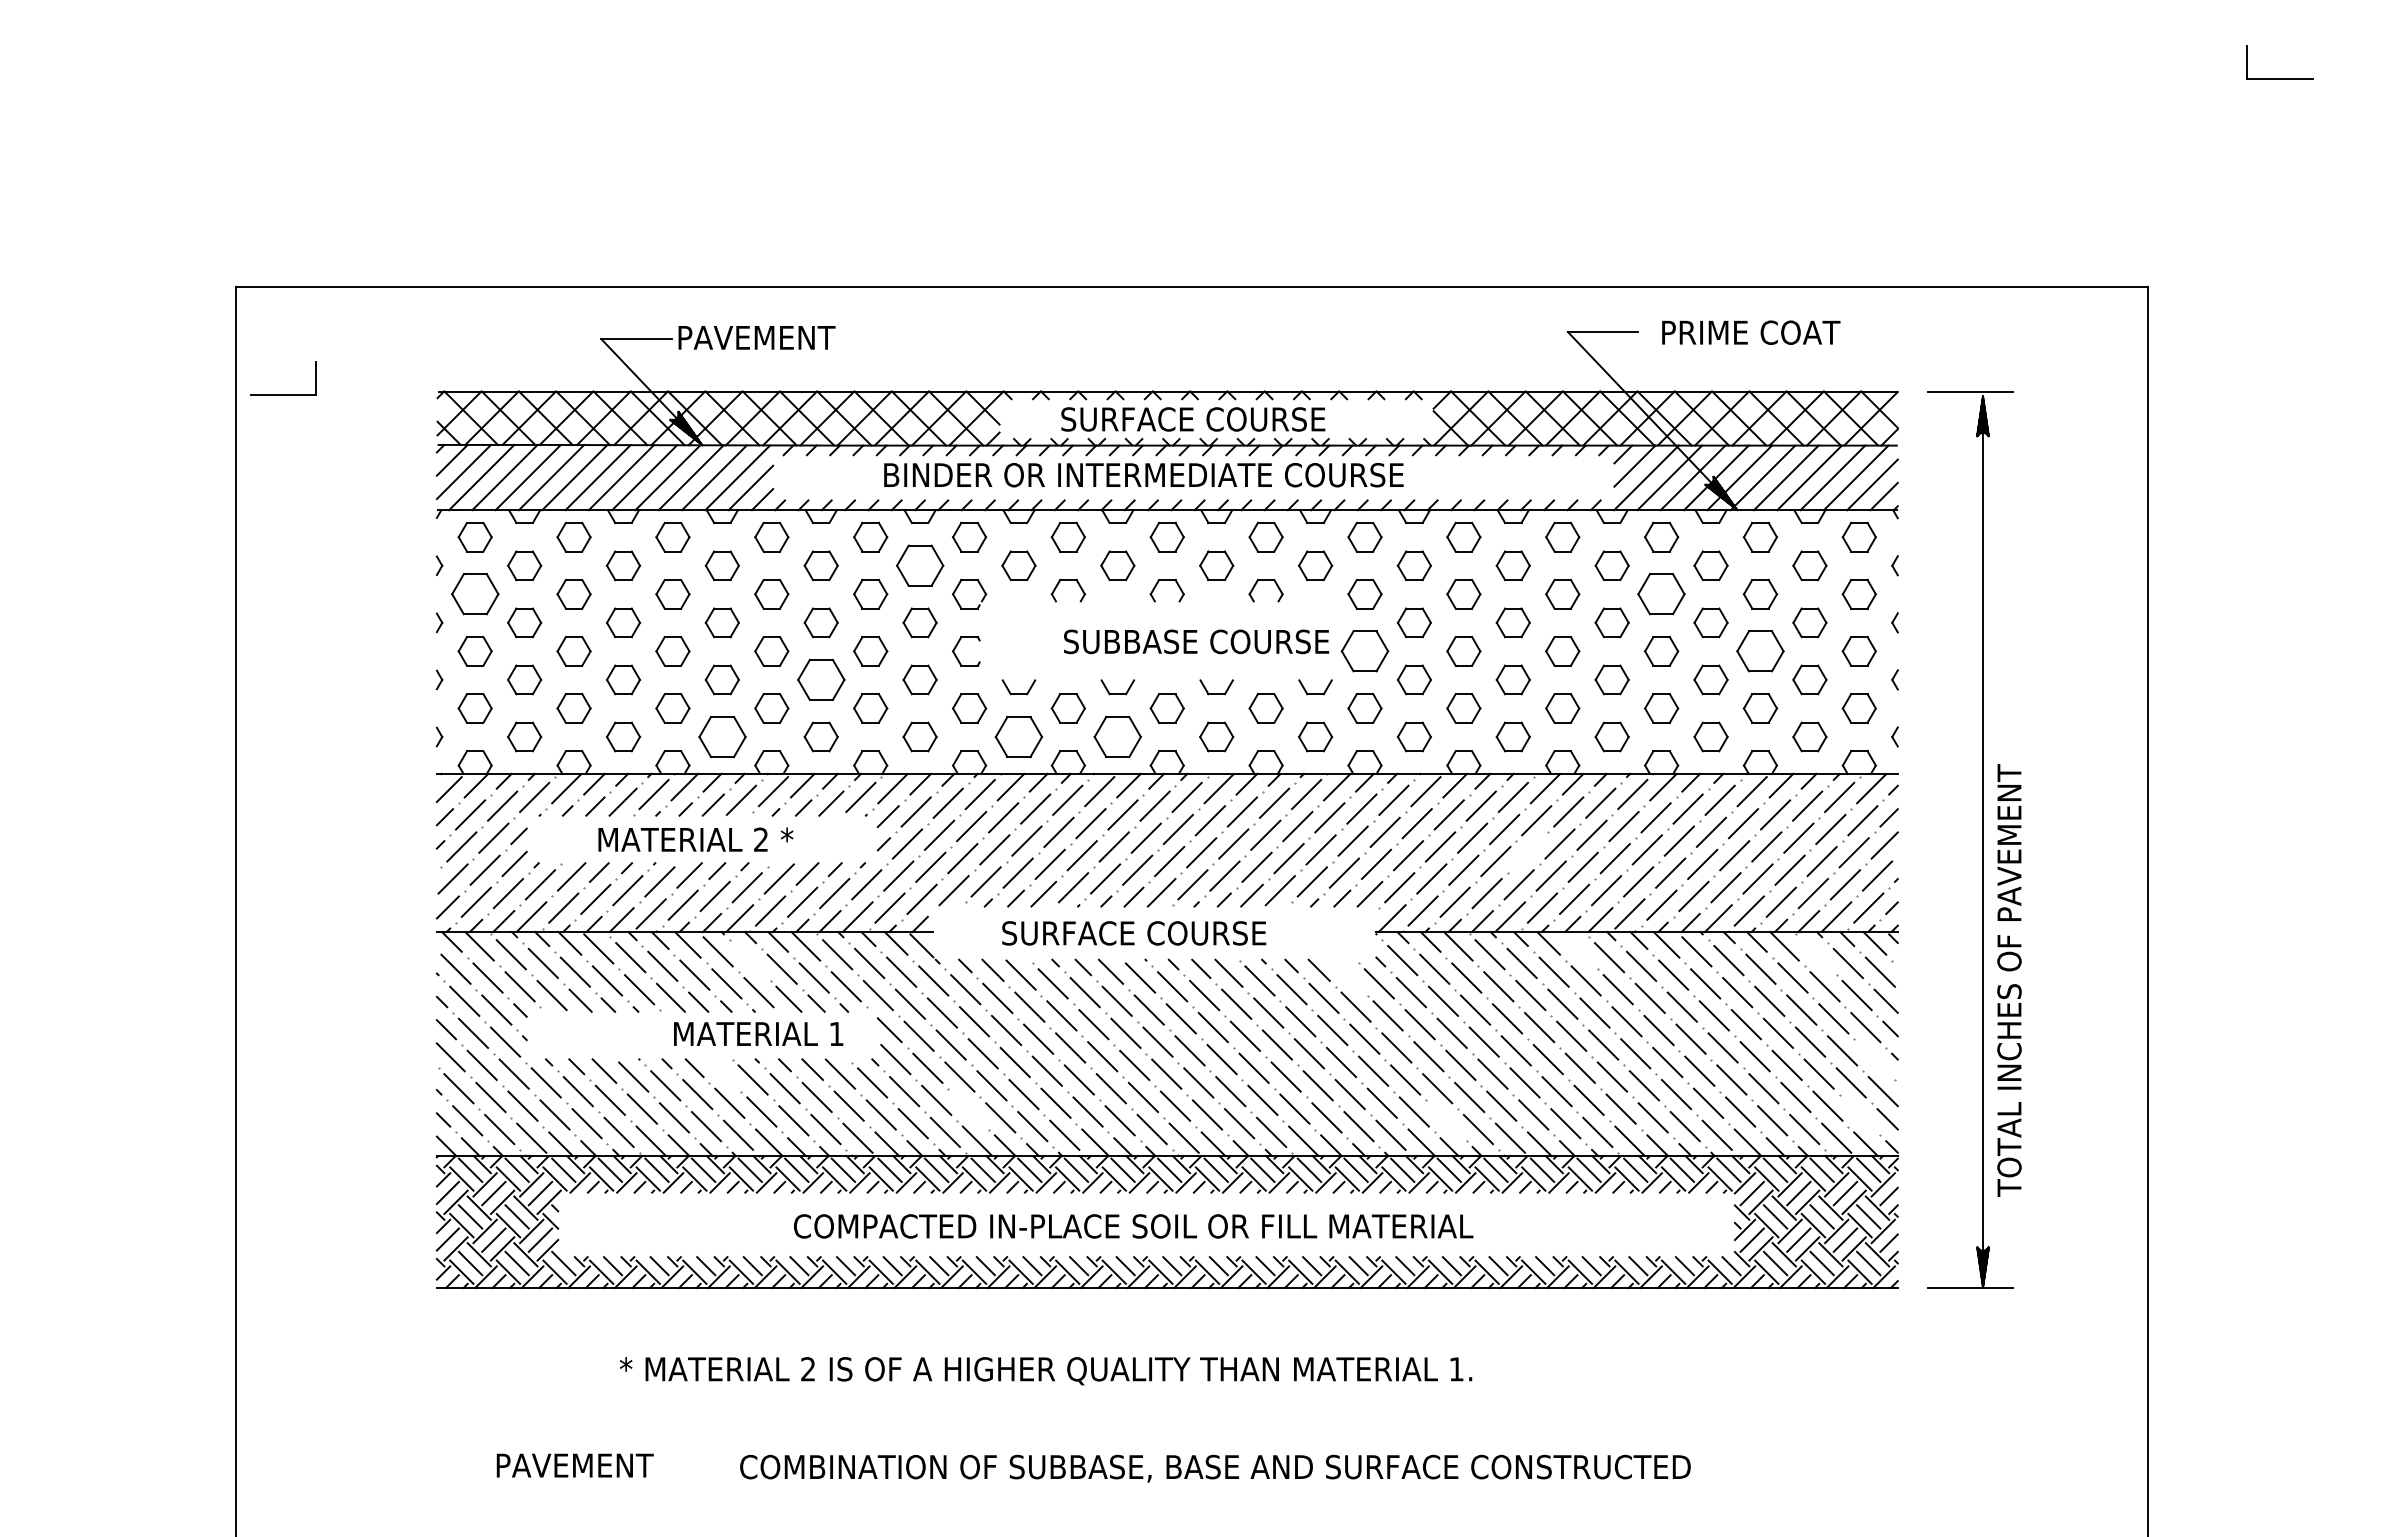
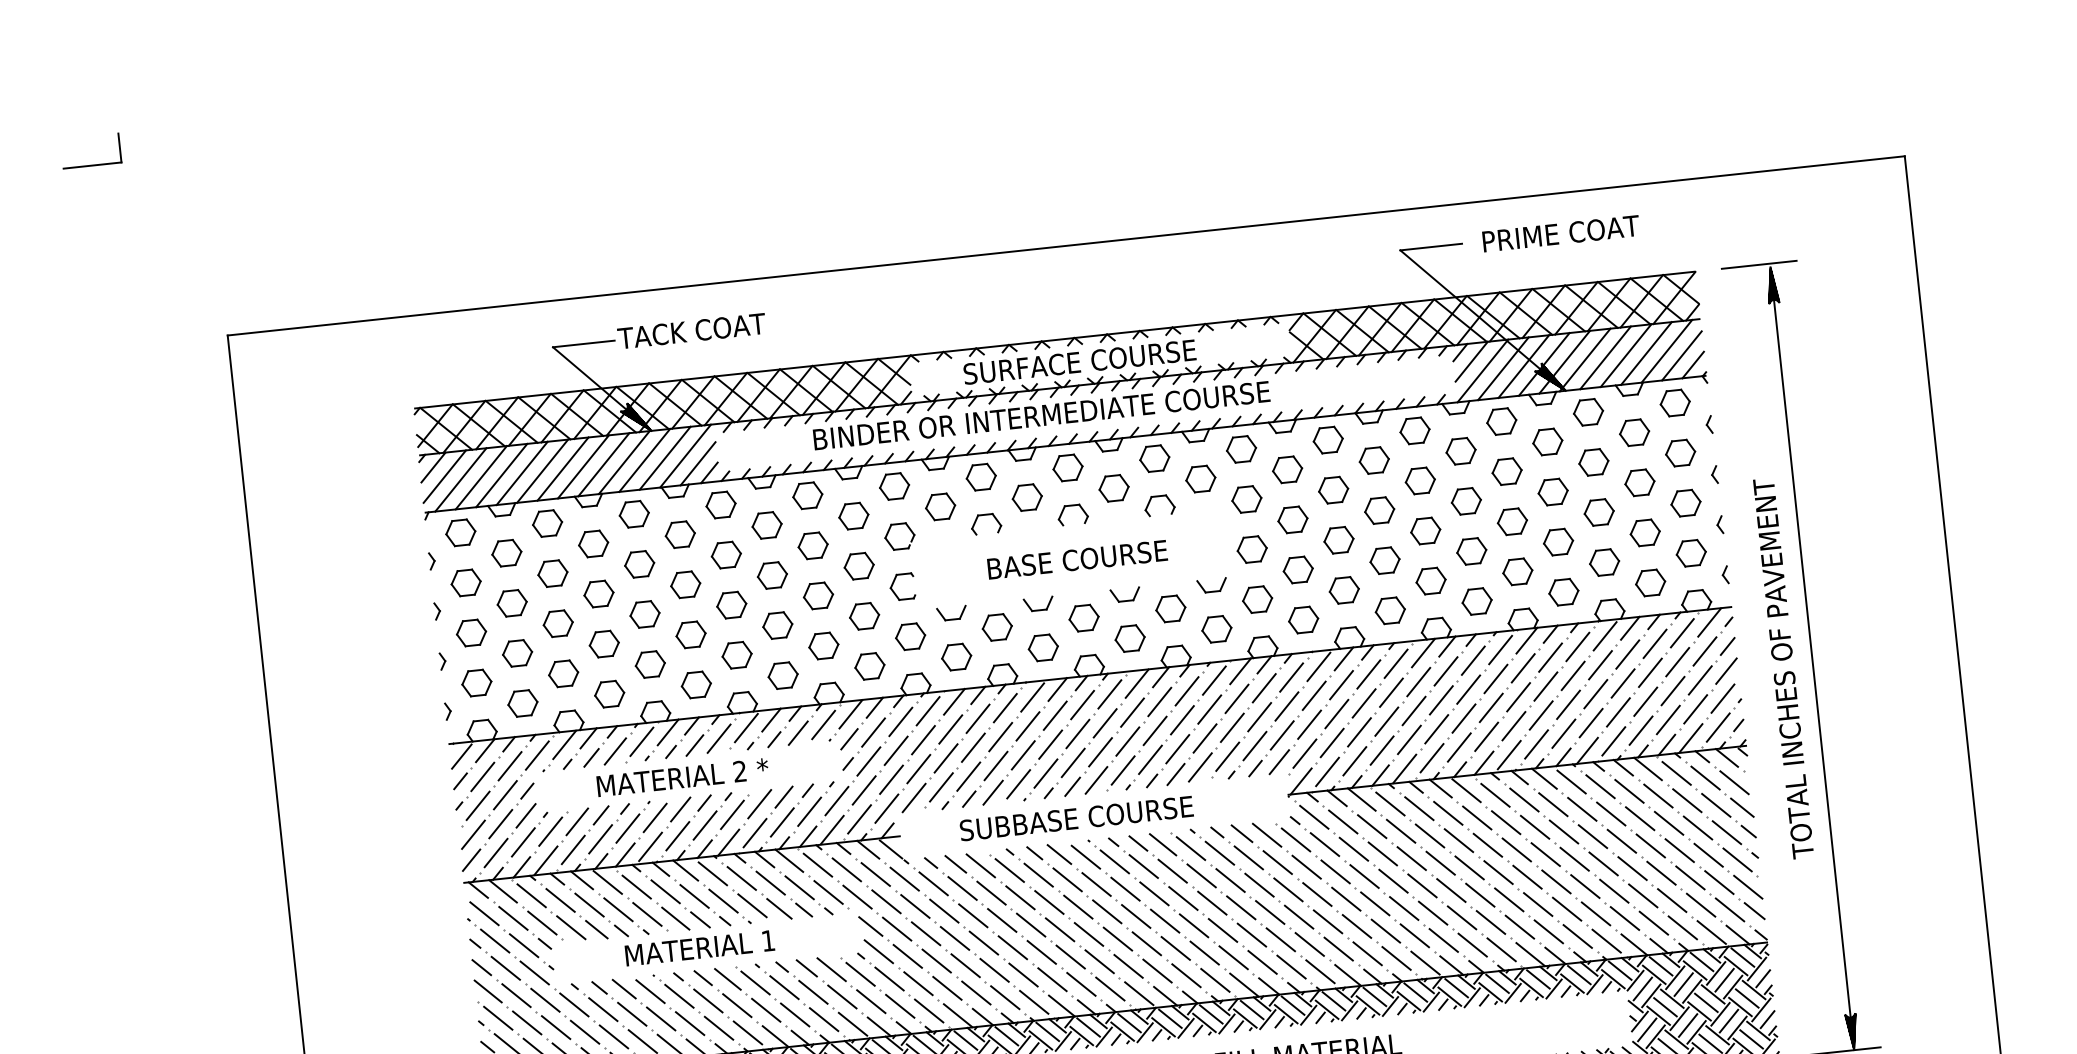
text: (759, 337) -> (691, 330), PAVEMENT -> TACK COAT
part: (283, 394) -> (92, 165), moved
part: (919, 565) -> (853, 515), size x0.71
part: (474, 594) -> (465, 583), size x0.71
part: (1661, 594) -> (1507, 471), size x0.71
text: (1196, 641) -> (1103, 556), SUBBASE COURSE -> BASE COURSE
part: (1364, 651) -> (1251, 549), size x0.71
part: (1760, 651) -> (1599, 512), size x0.71
part: (820, 679) -> (777, 625), size x0.71
part: (721, 736) -> (695, 684), size x0.71
part: (1018, 736) -> (956, 656), size x0.71
part: (1117, 736) -> (1043, 647), size x0.71
line: (1527, 852) -> (1413, 710), added
text: (1156, 933) -> (1095, 816), SURFACE COURSE -> SUBBASE COURSE
line: (1577, 948) -> (1466, 790), added
line: (1815, 954) -> (1675, 773), added
line: (749, 960) -> (741, 878), added
line: (1346, 974) -> (1266, 834), added
text: (2009, 980) -> (1783, 668), moved
text: (758, 1033) -> (699, 947), moved
line: (1874, 1059) -> (1737, 859), added
line: (722, 1072) -> (727, 979), added
line: (968, 1108) -> (947, 987), added
line: (1859, 1114) -> (1729, 909), added
line: (1445, 1120) -> (1366, 953), added

